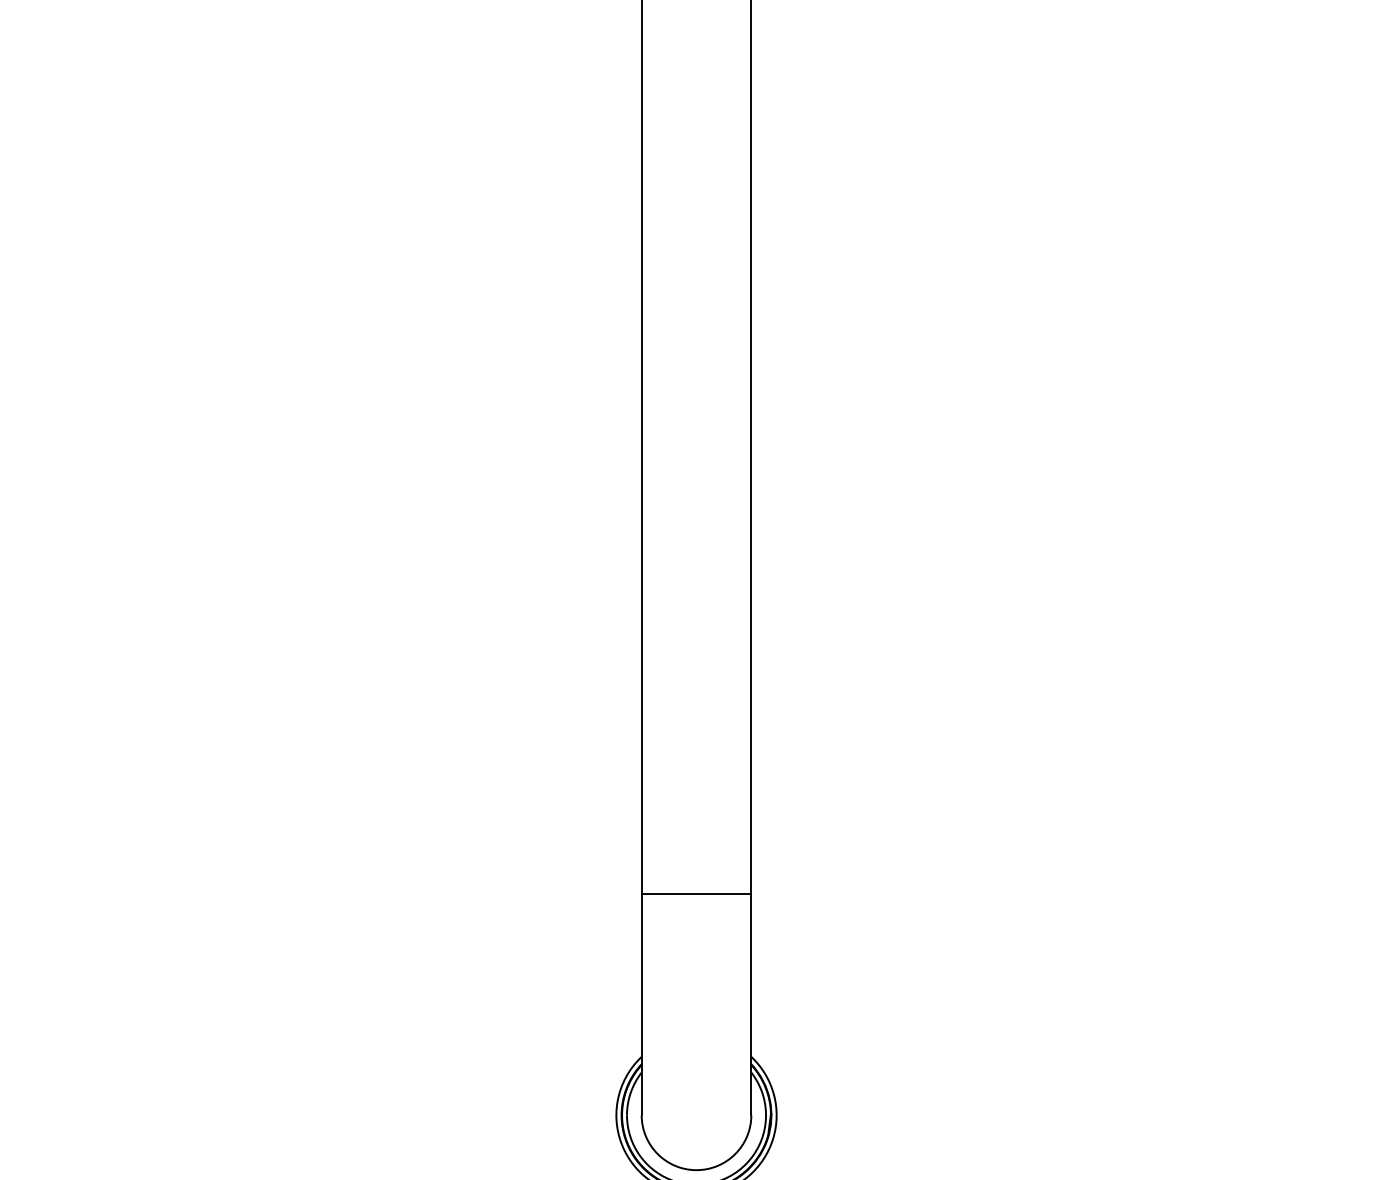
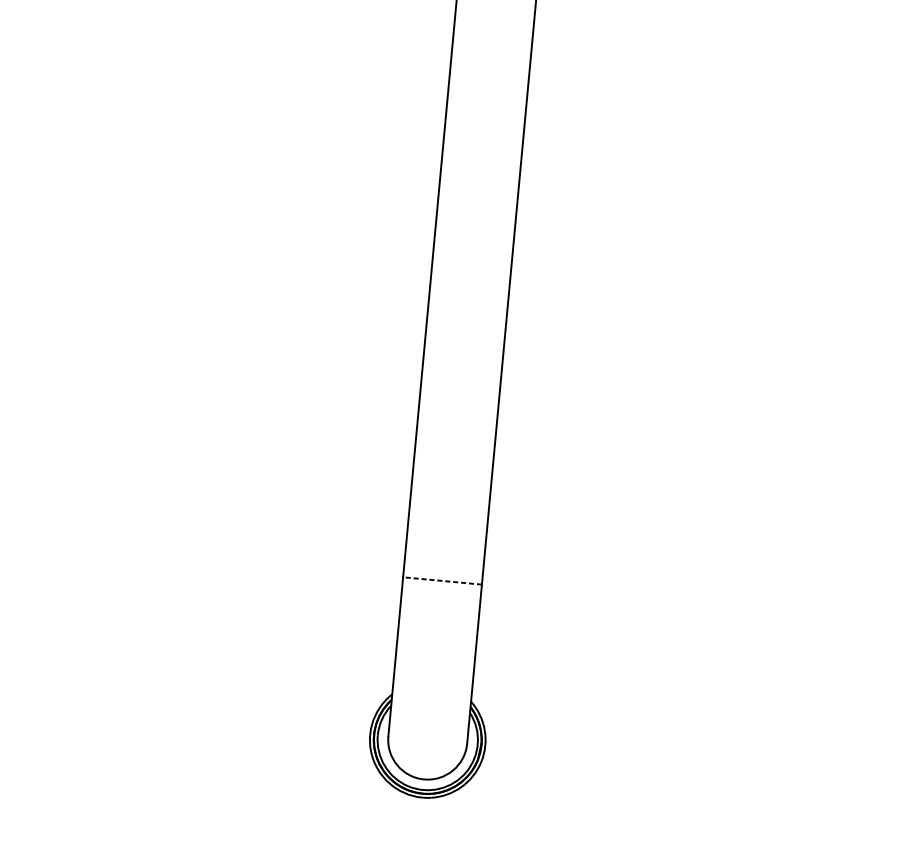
line: (696, 894) -> (442, 581), solid -> dashed

